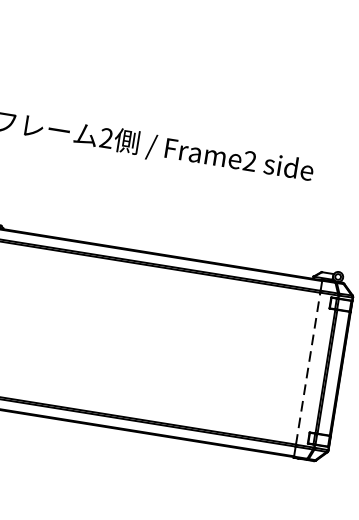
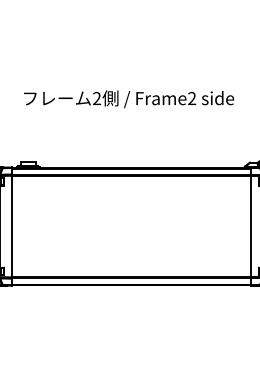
line: (308, 368) -> (251, 226), dashed -> solid

